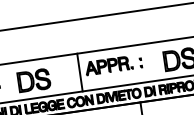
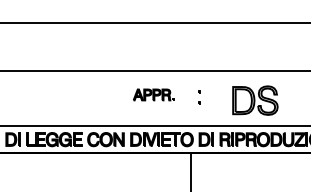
part: (108, 65) -> (153, 94), size x0.6
line: (79, 72) -> (111, 98), removed
part: (34, 80) -> (45, 100), removed

